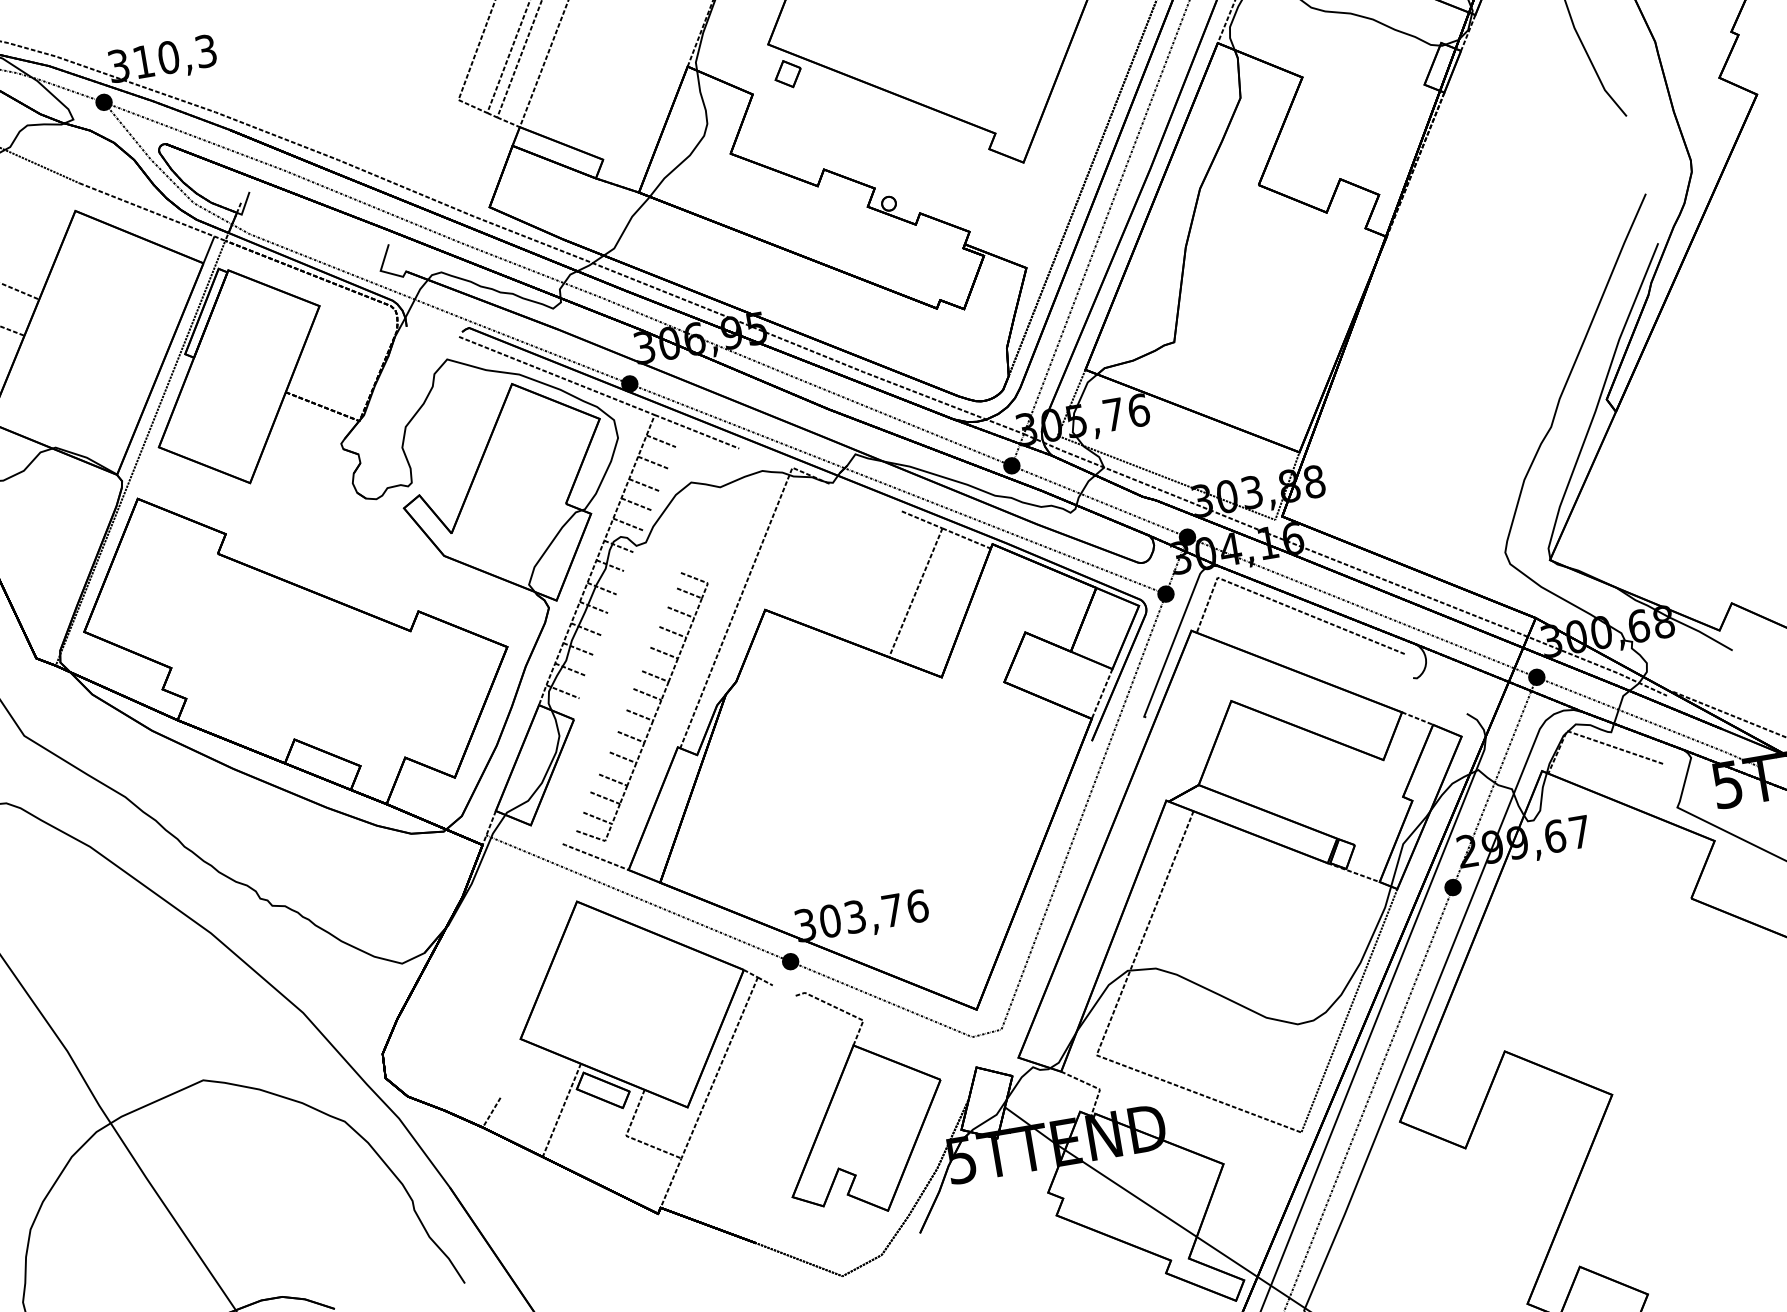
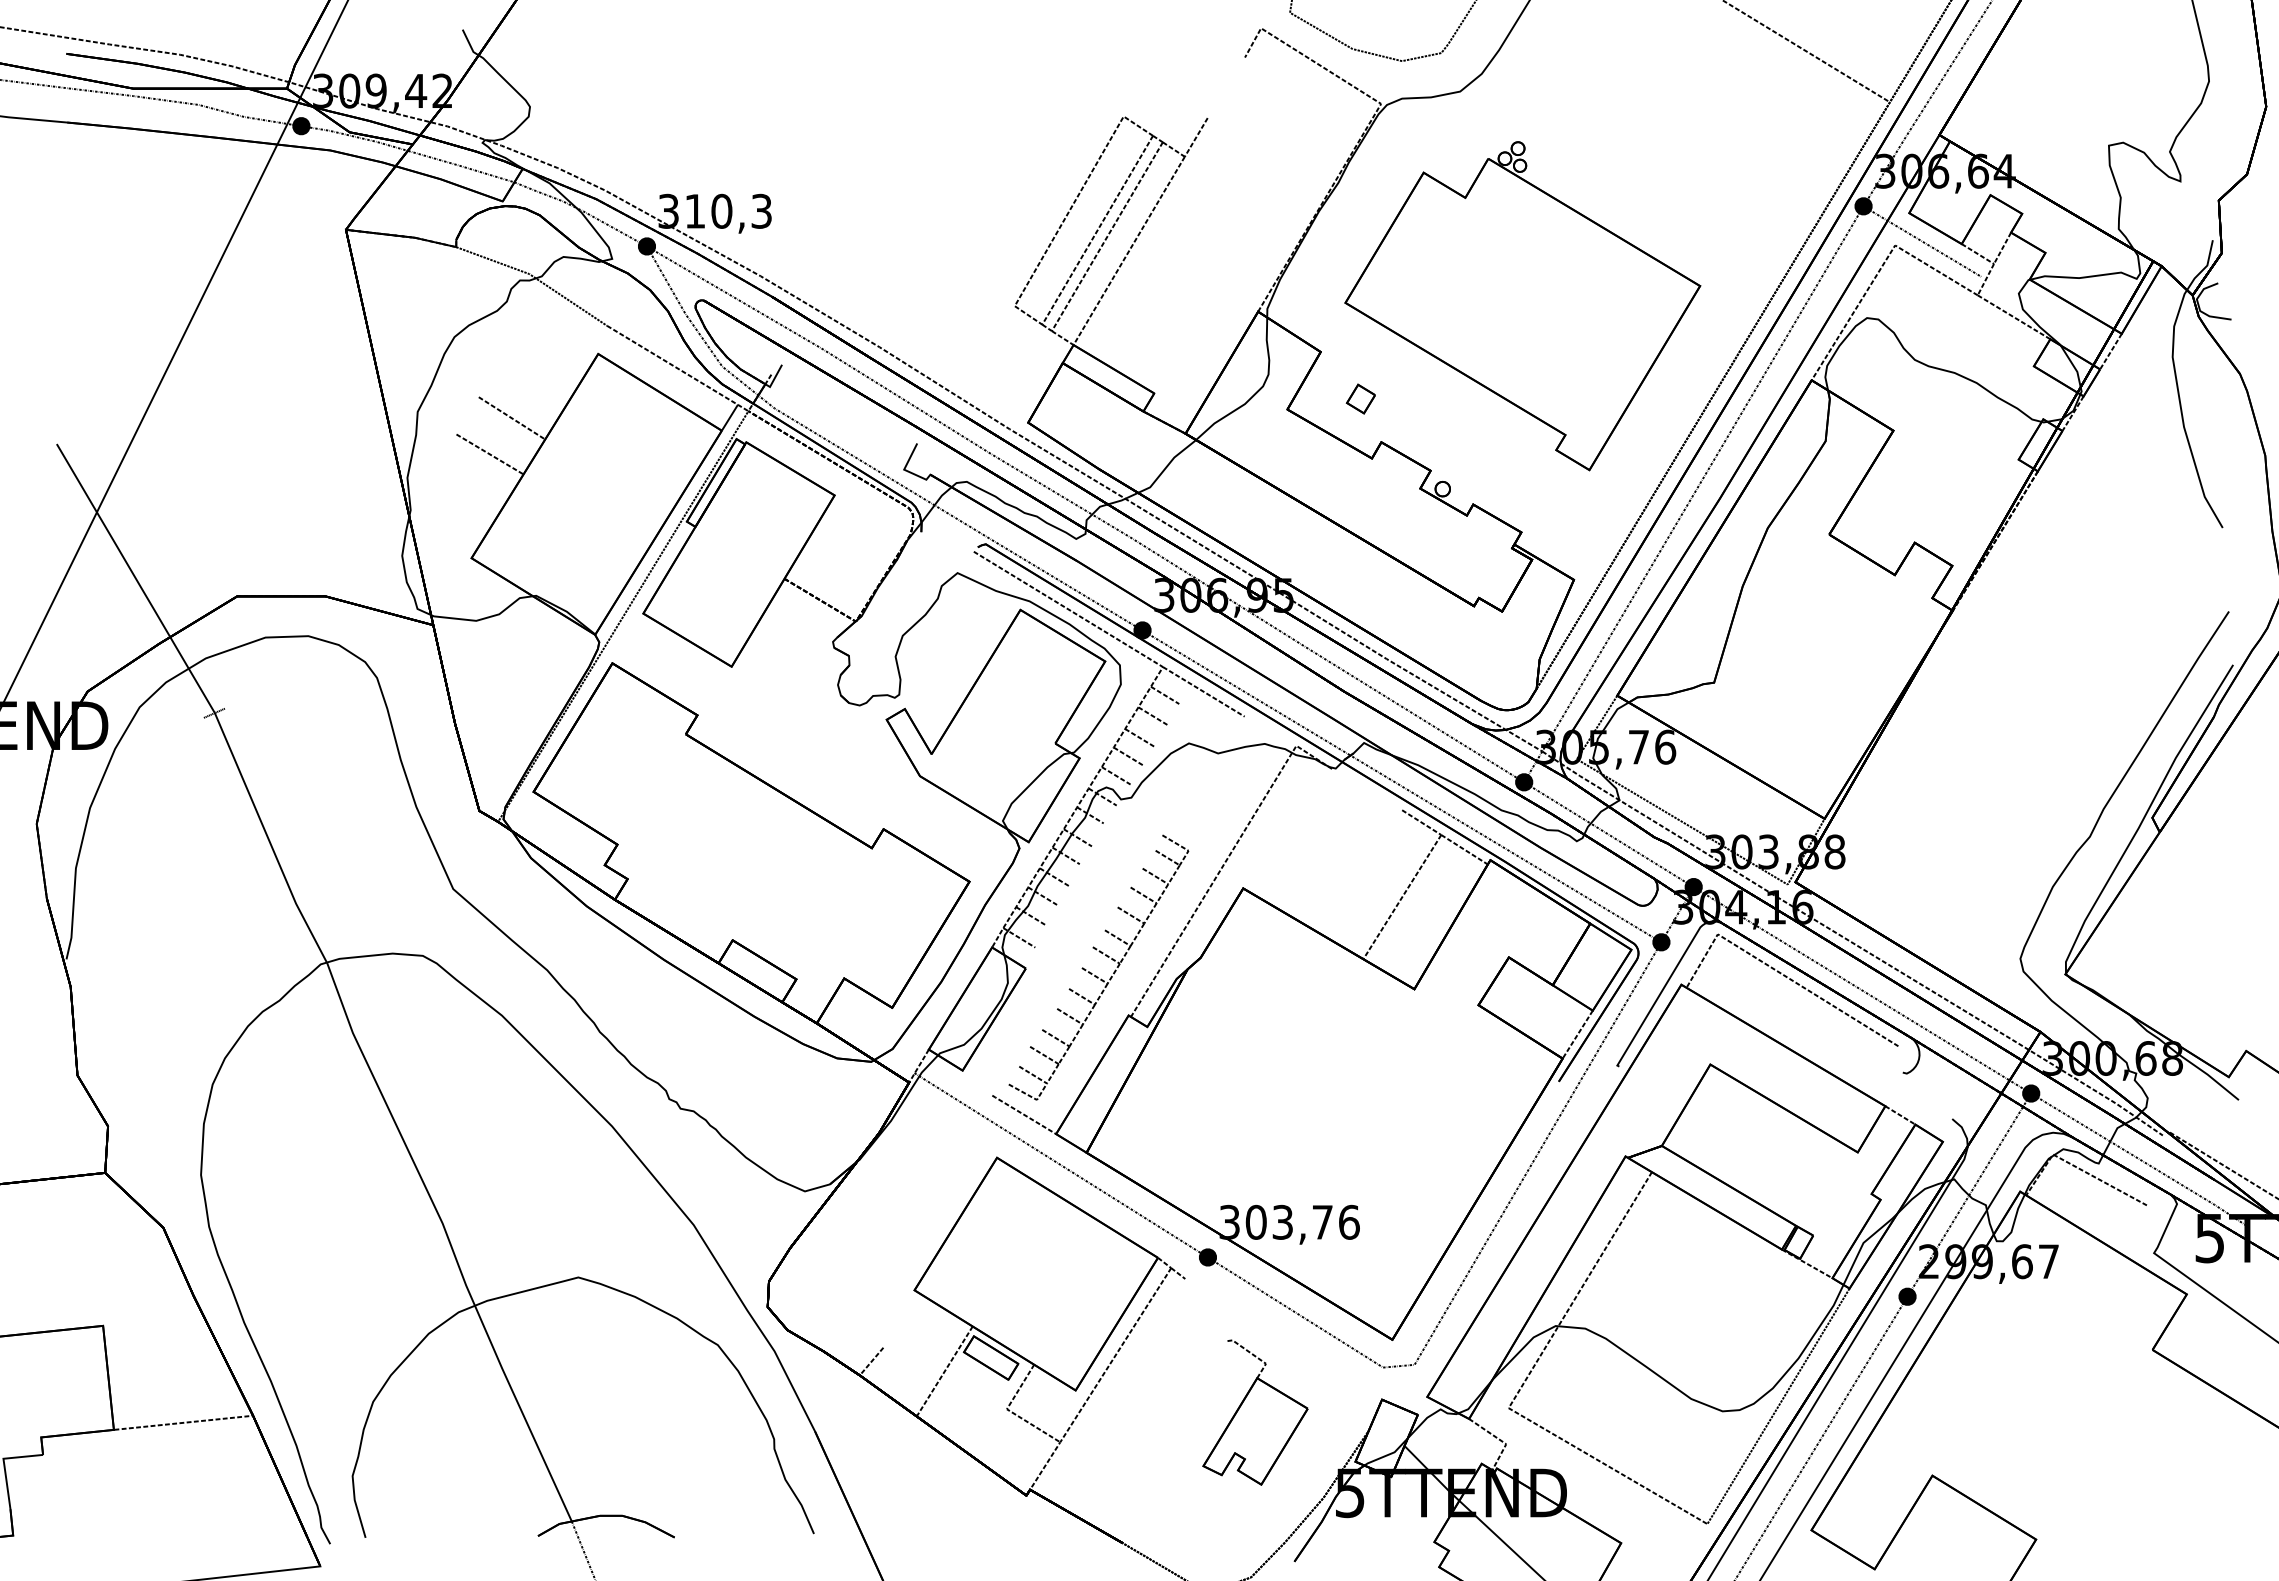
part: (787, 73) -> (1360, 398), moved
part: (859, 1099) -> (1255, 1412), size x0.6

